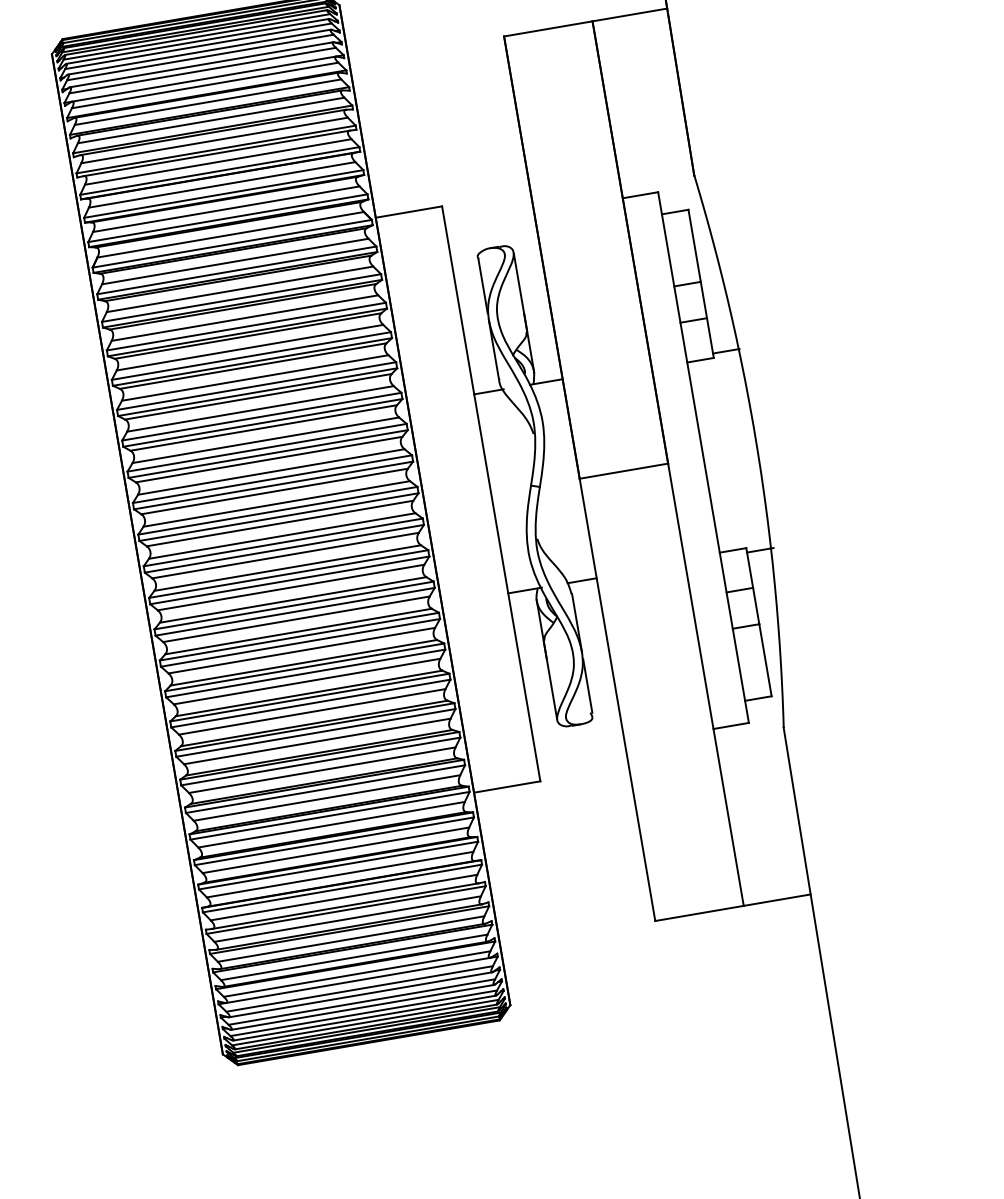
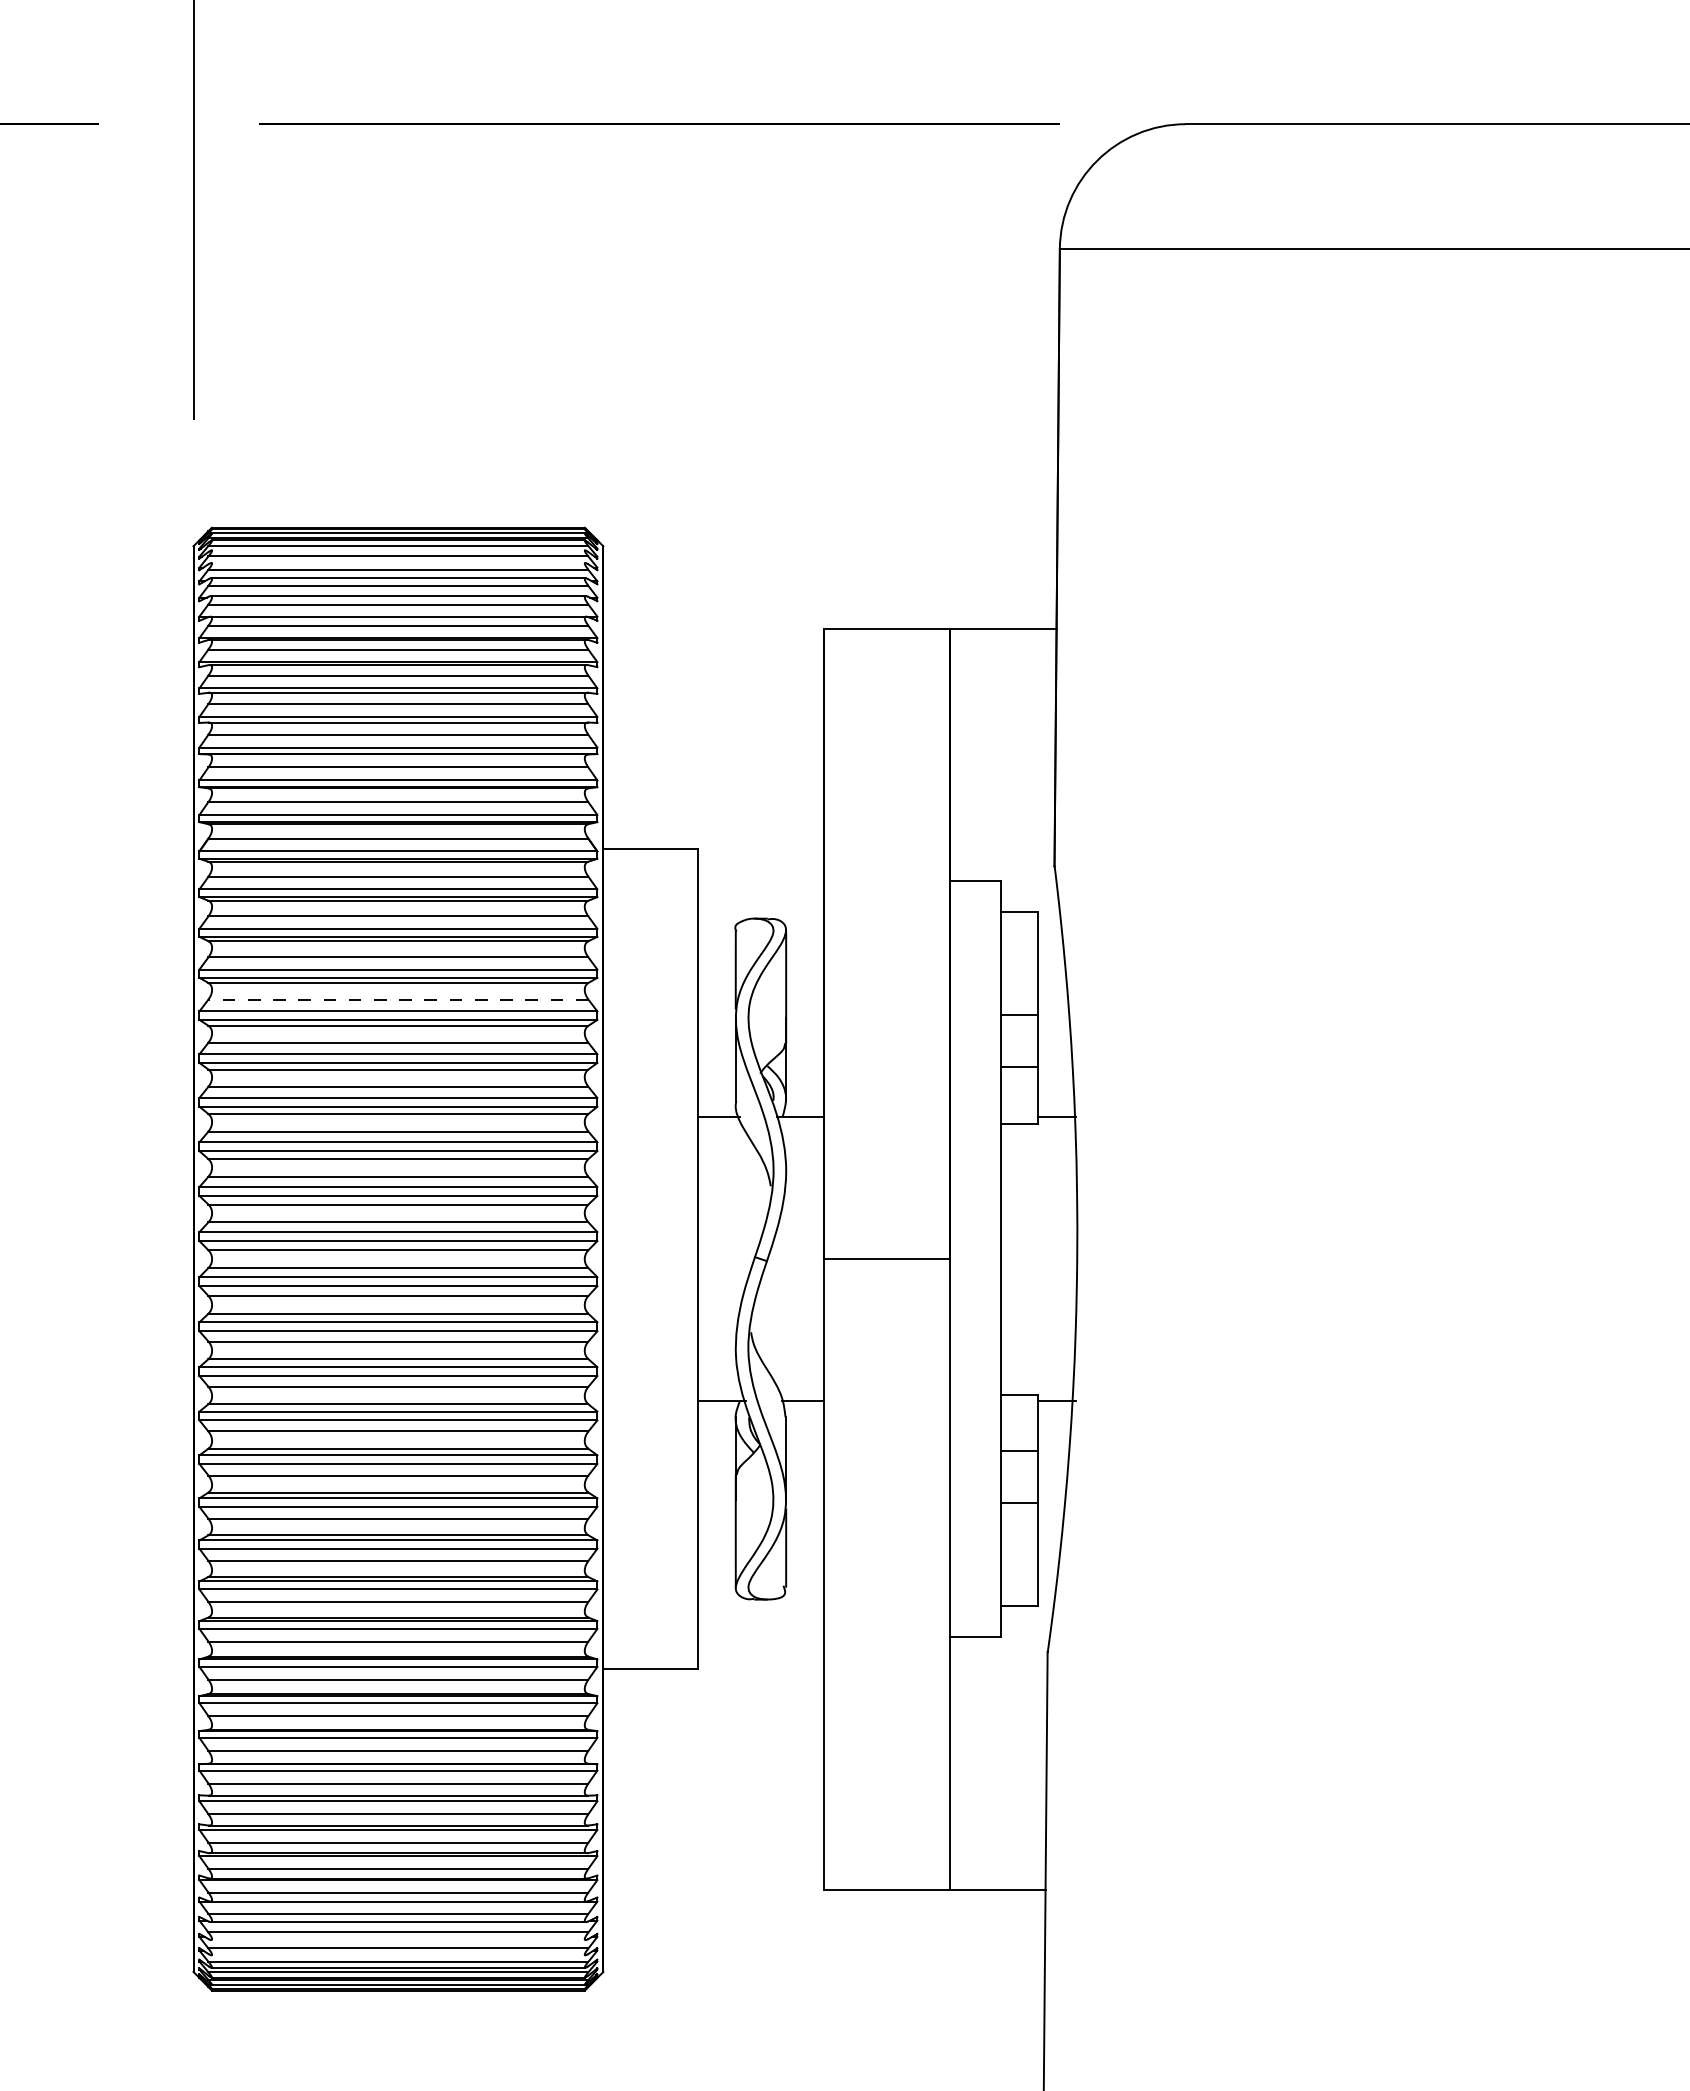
line: (196, 32) -> (398, 550), removed
line: (197, 41) -> (398, 562), removed
line: (250, 347) -> (398, 999), solid -> dashed
line: (362, 1007) -> (398, 1940), removed
line: (364, 1018) -> (398, 1955), removed

